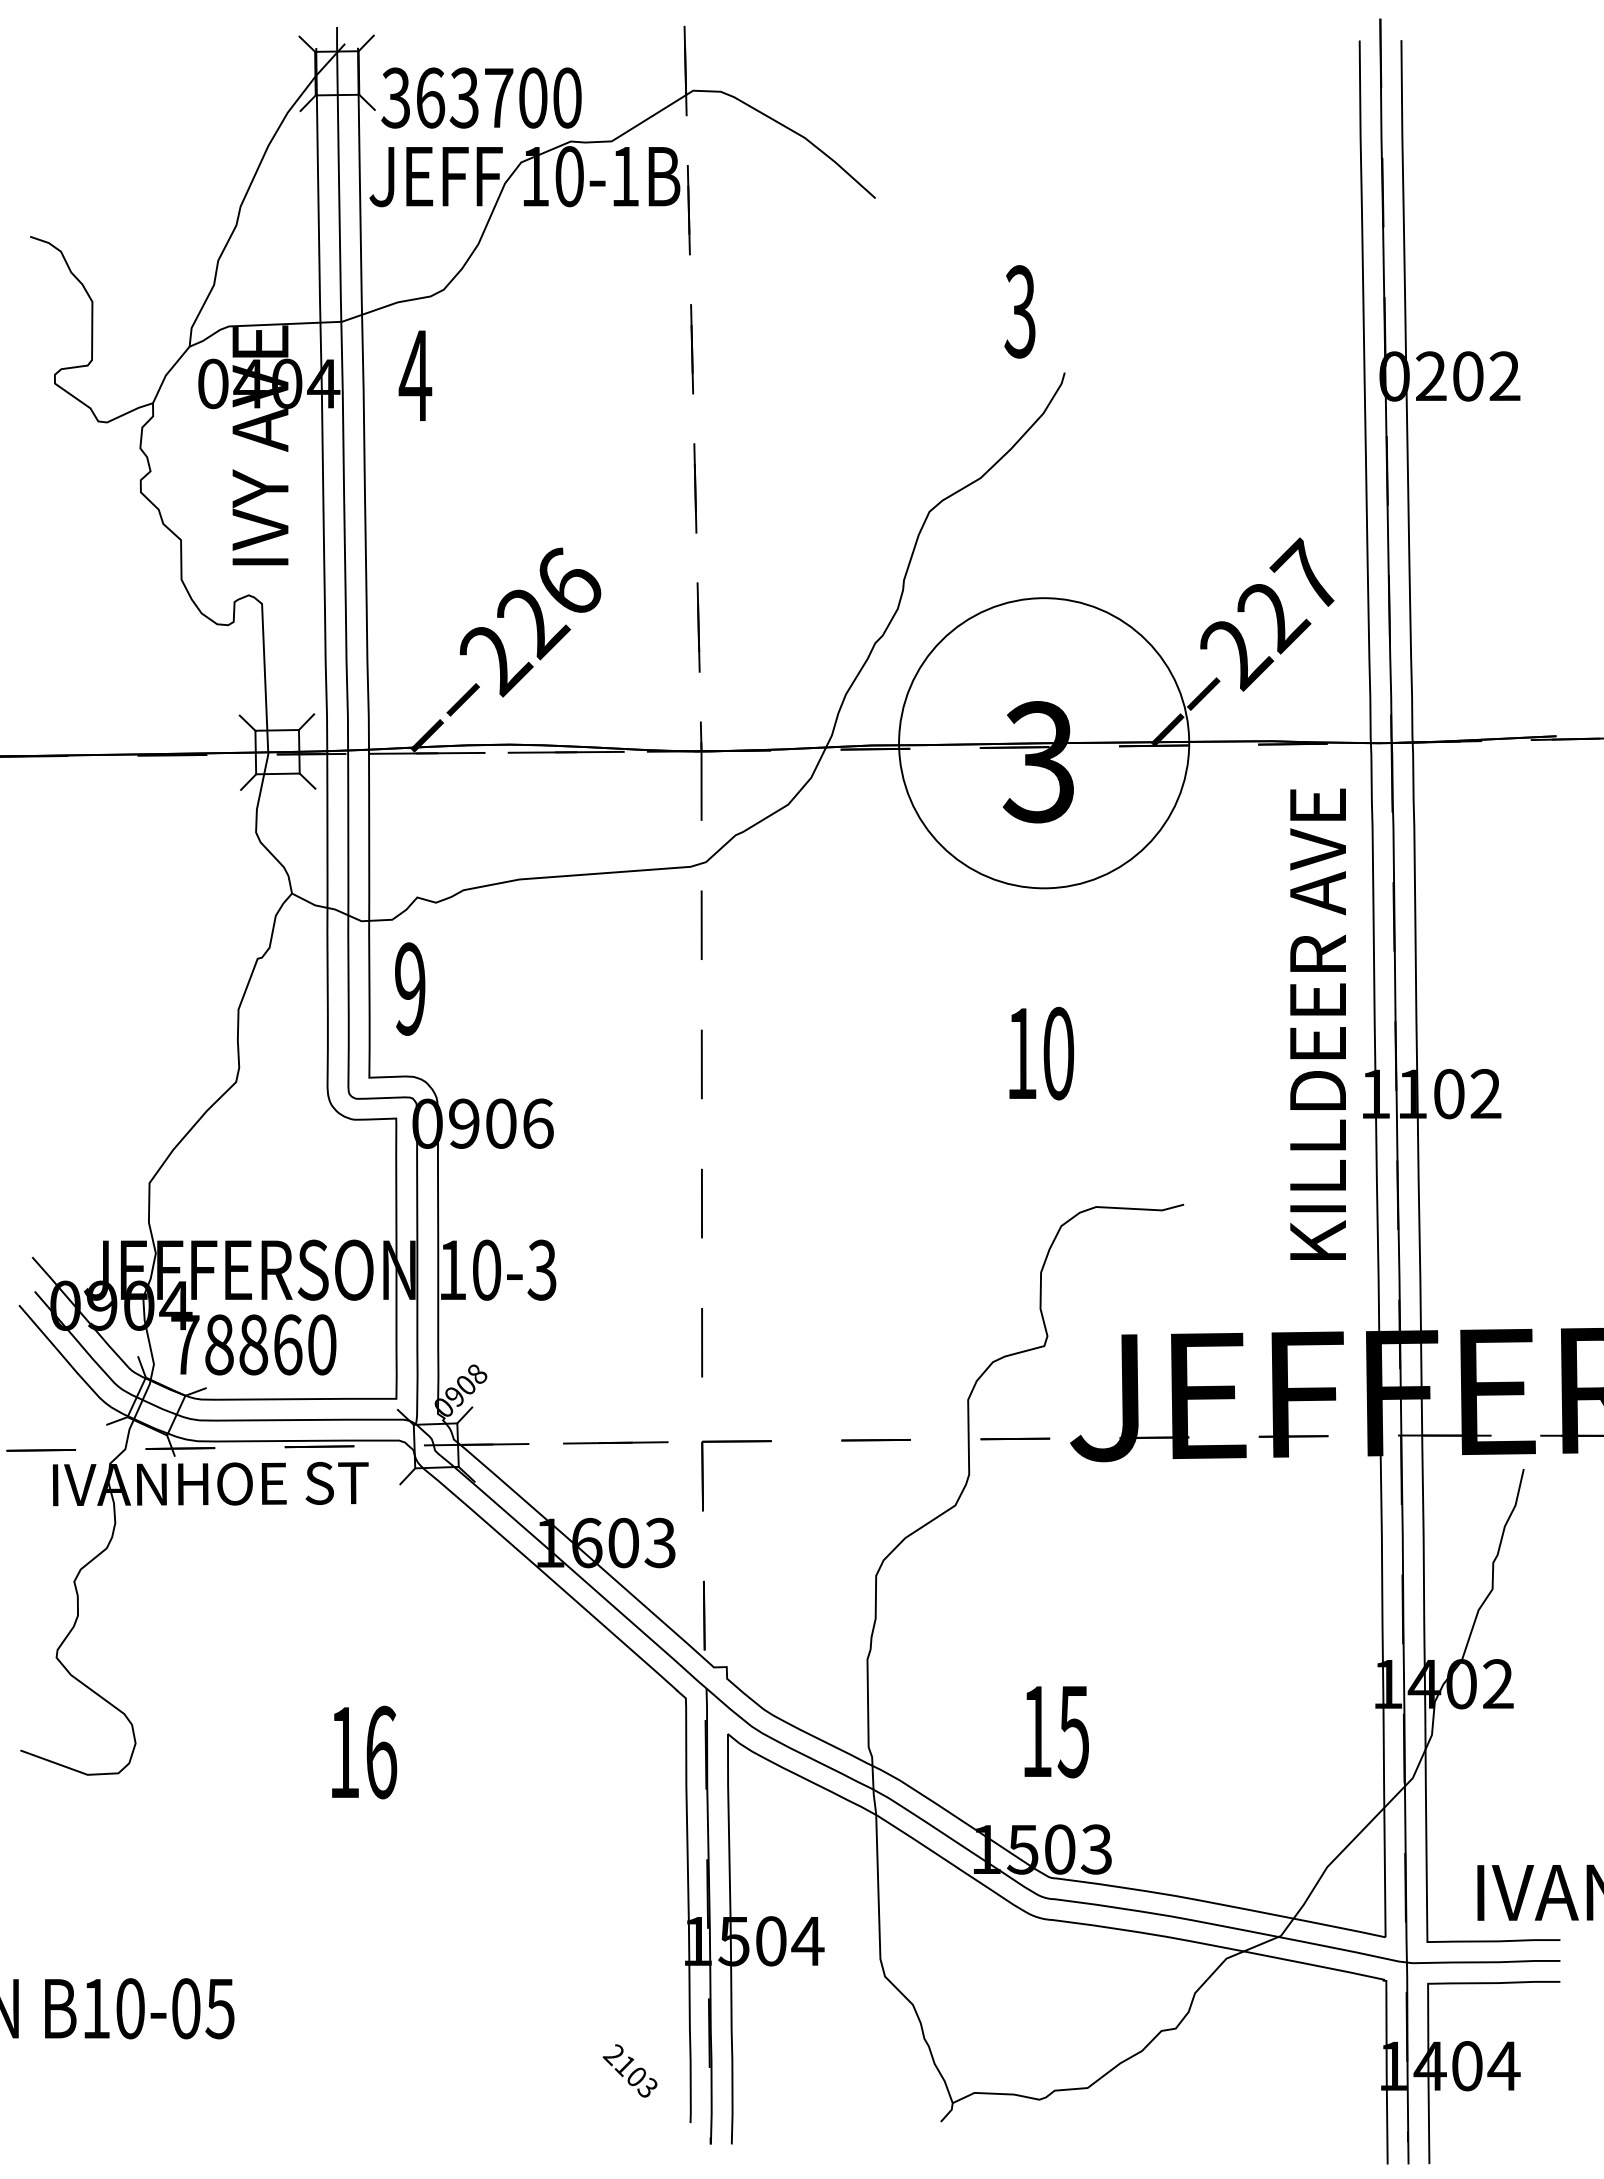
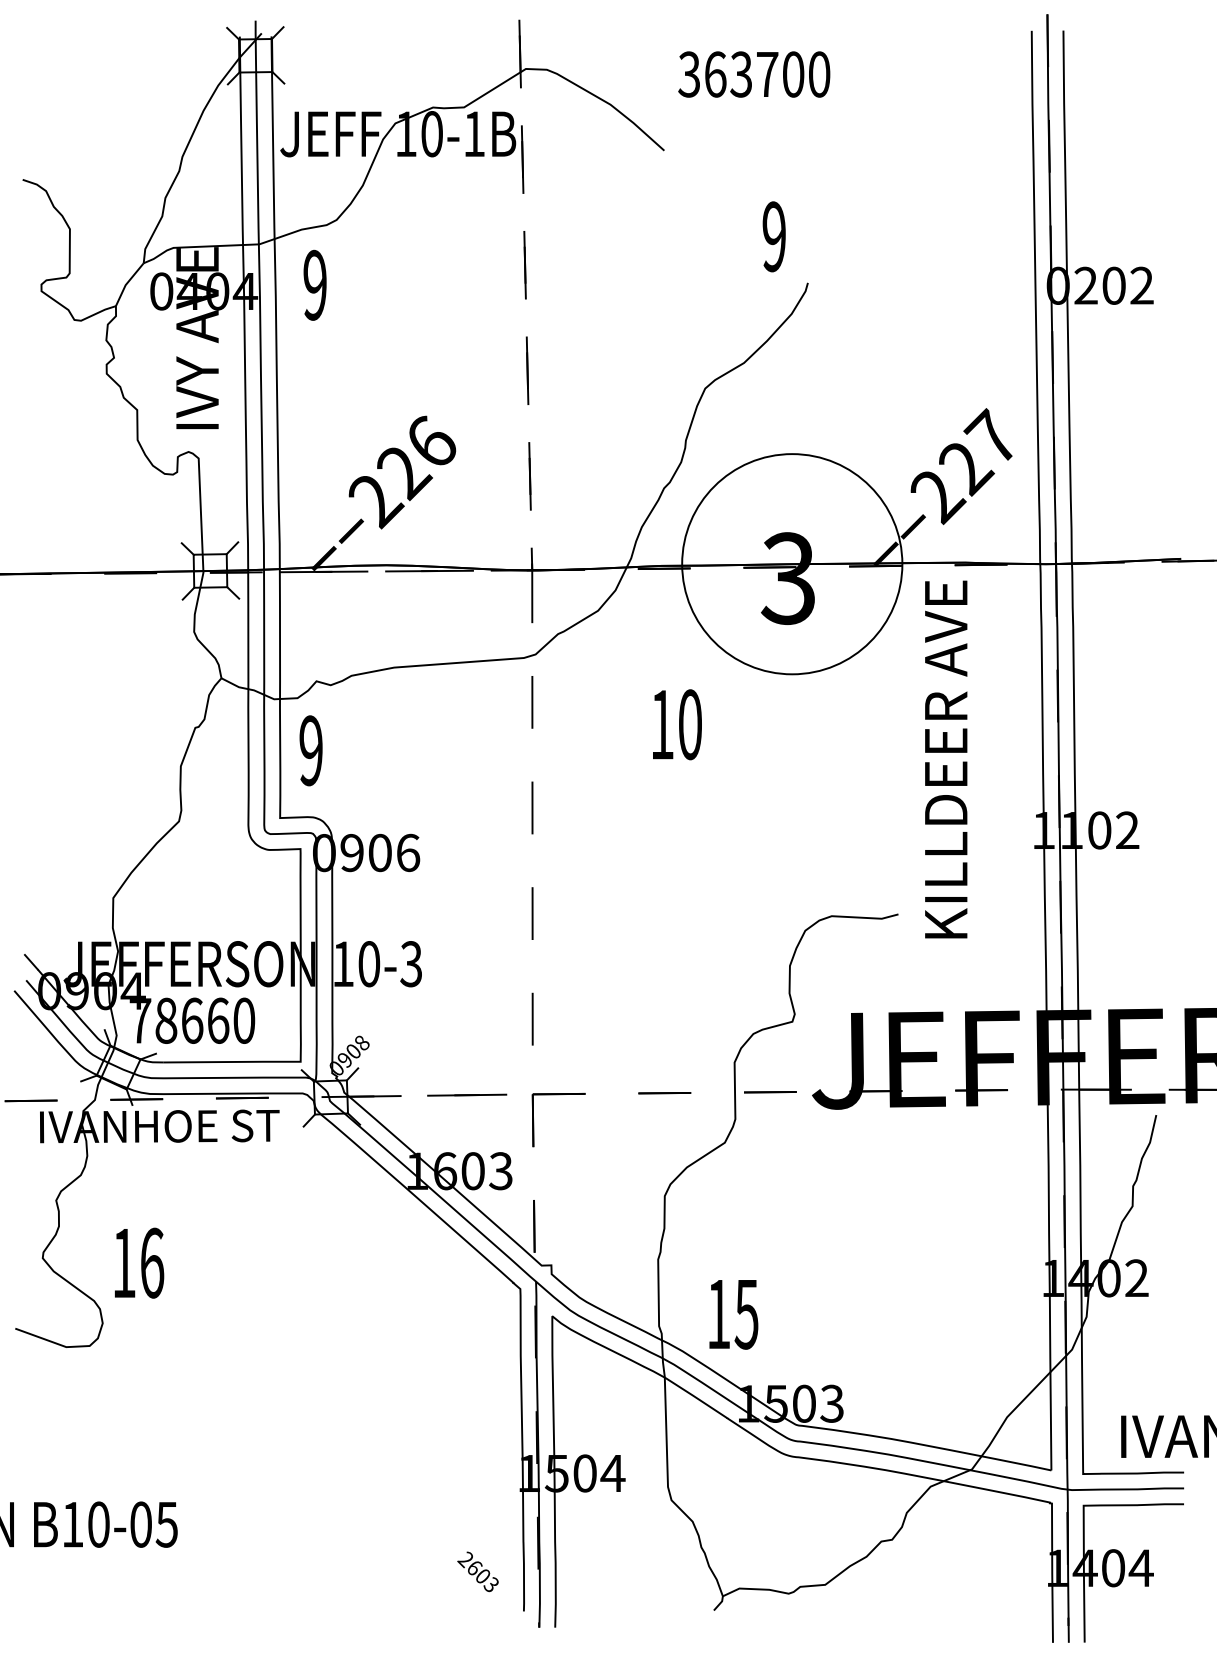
text: (481, 98) -> (754, 74), moved
text: (1019, 311) -> (773, 236), 3 -> 9
text: (414, 374) -> (314, 284), 4 -> 9
text: (1318, 1024) -> (946, 759), moved
text: (1041, 1053) -> (677, 724), moved
text: (253, 1344) -> (192, 1020), 78860 -> 78660
text: (1056, 1731) -> (733, 1314), moved
text: (364, 1751) -> (139, 1262), moved
text: (625, 2066) -> (474, 1568), 2103 -> 2603

